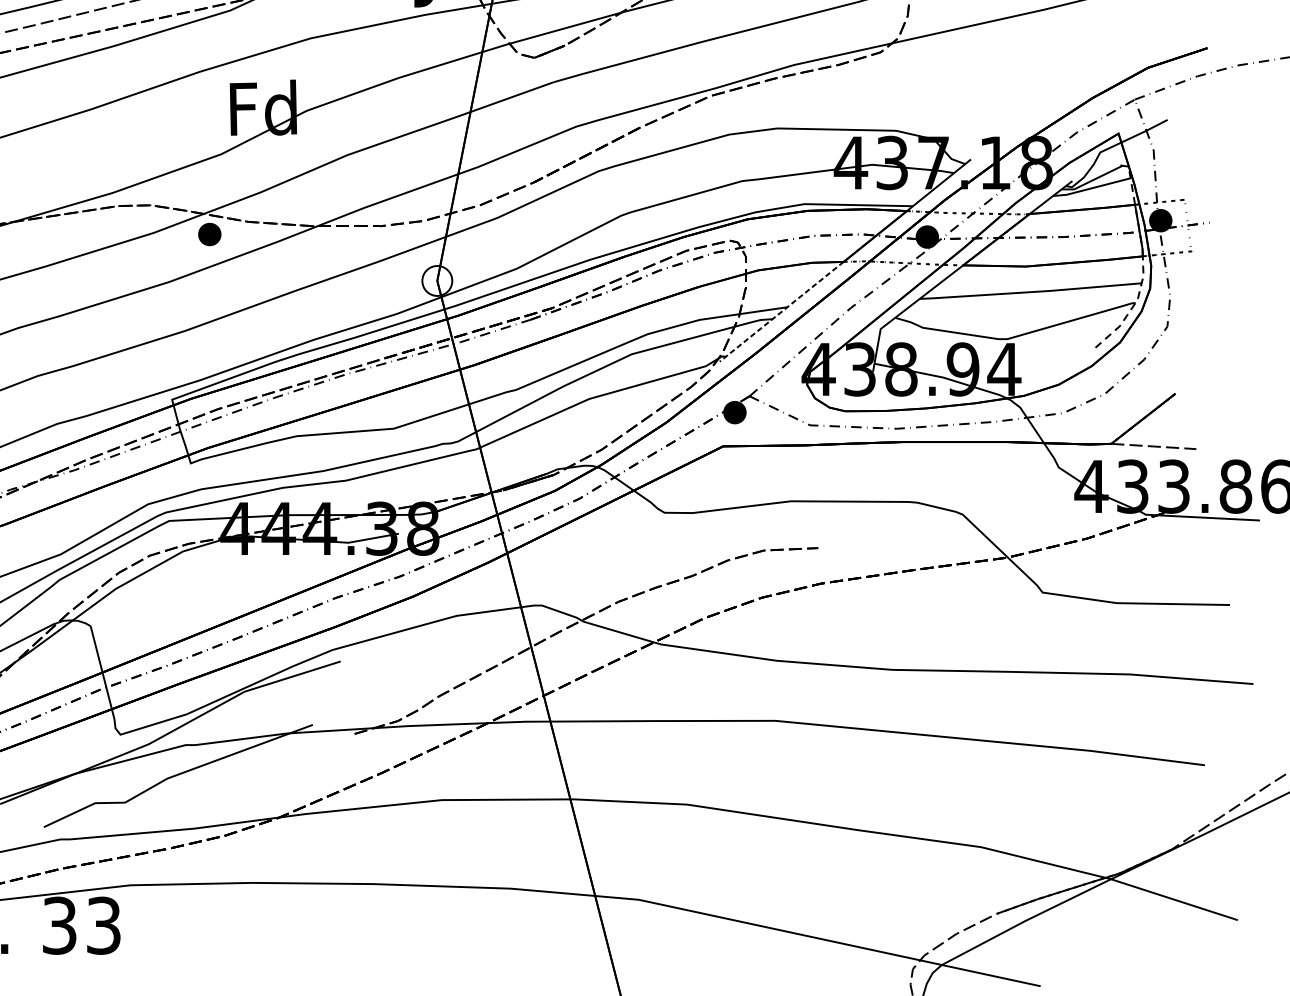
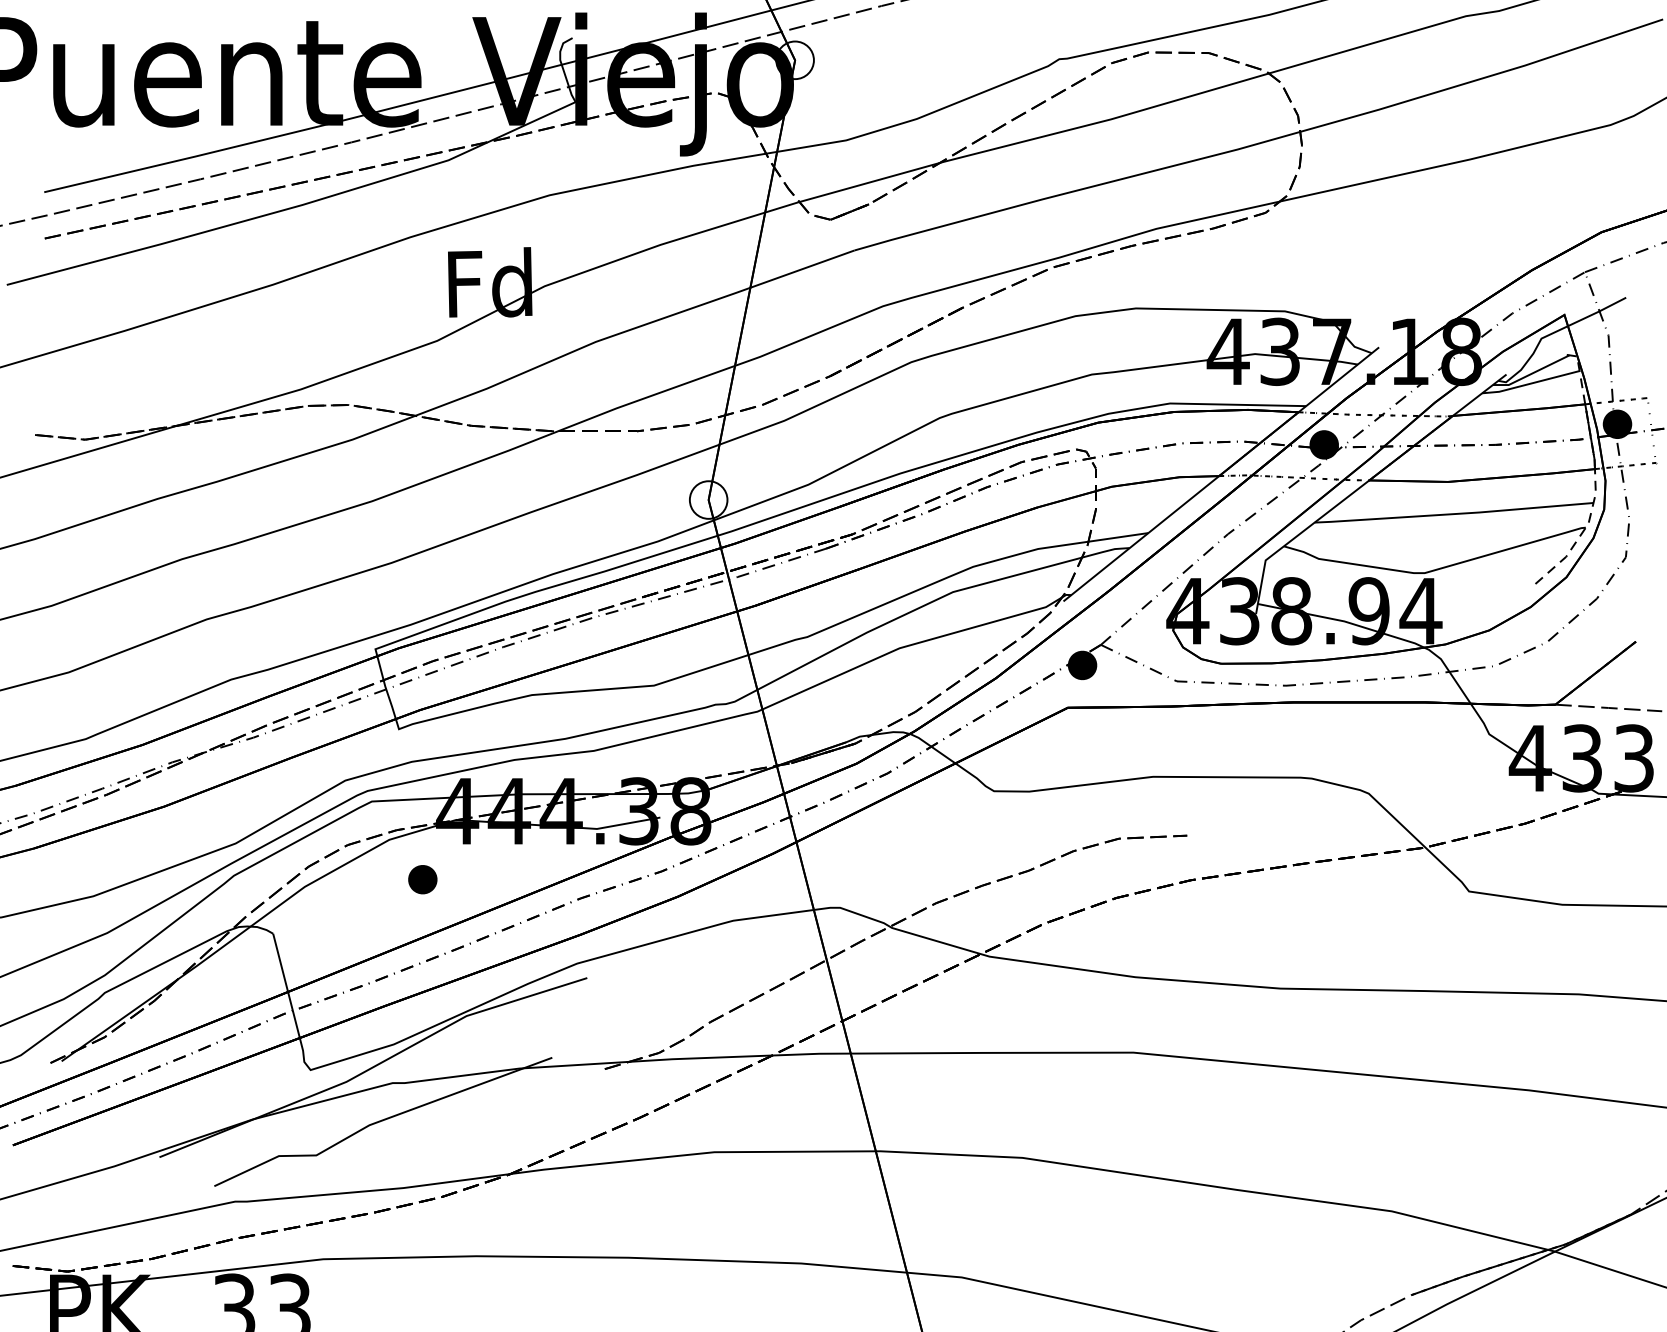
part: (209, 234) -> (422, 879), moved
line: (781, 311) -> (1141, 538), dashed -> solid

